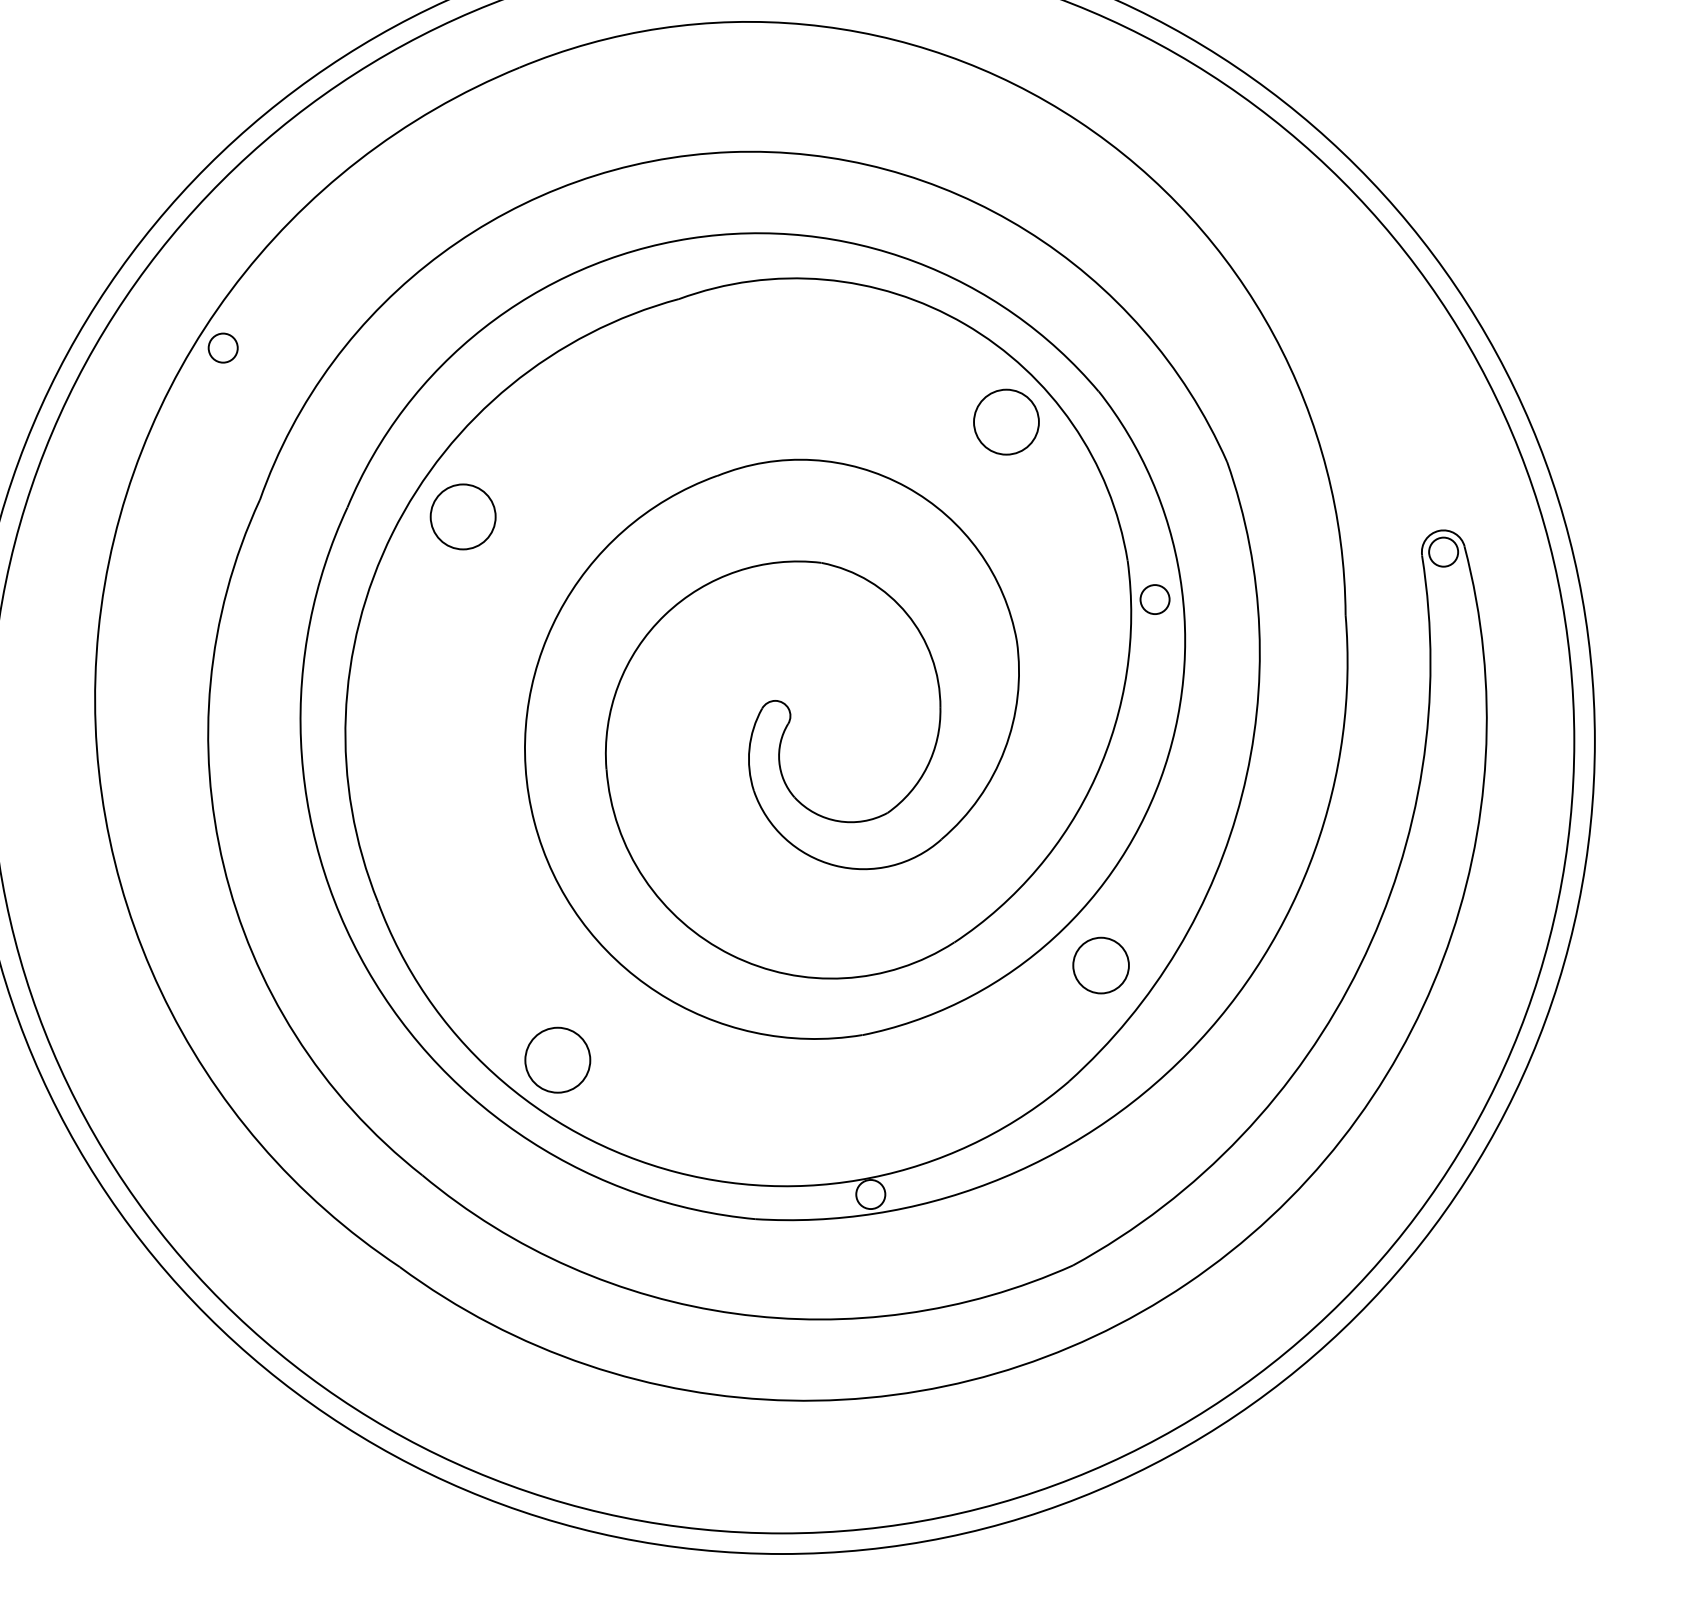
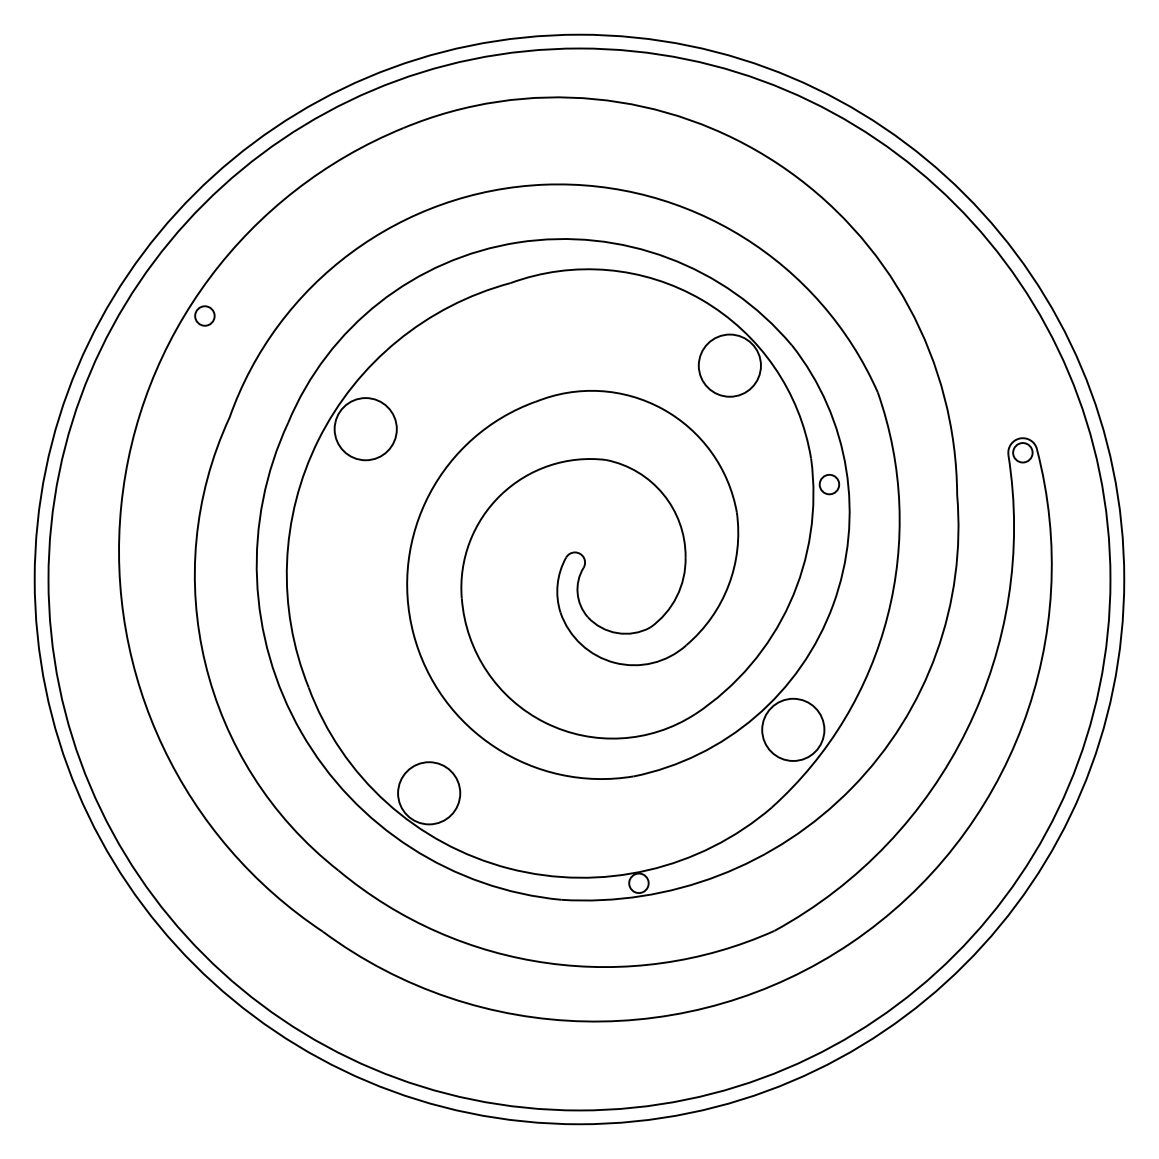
circle: (1005, 421) -> (729, 365), size x1.43
circle: (462, 517) -> (365, 429), size x1.43
circle: (1101, 965) -> (793, 729), size x1.67
circle: (558, 1060) -> (429, 793), size x1.43

